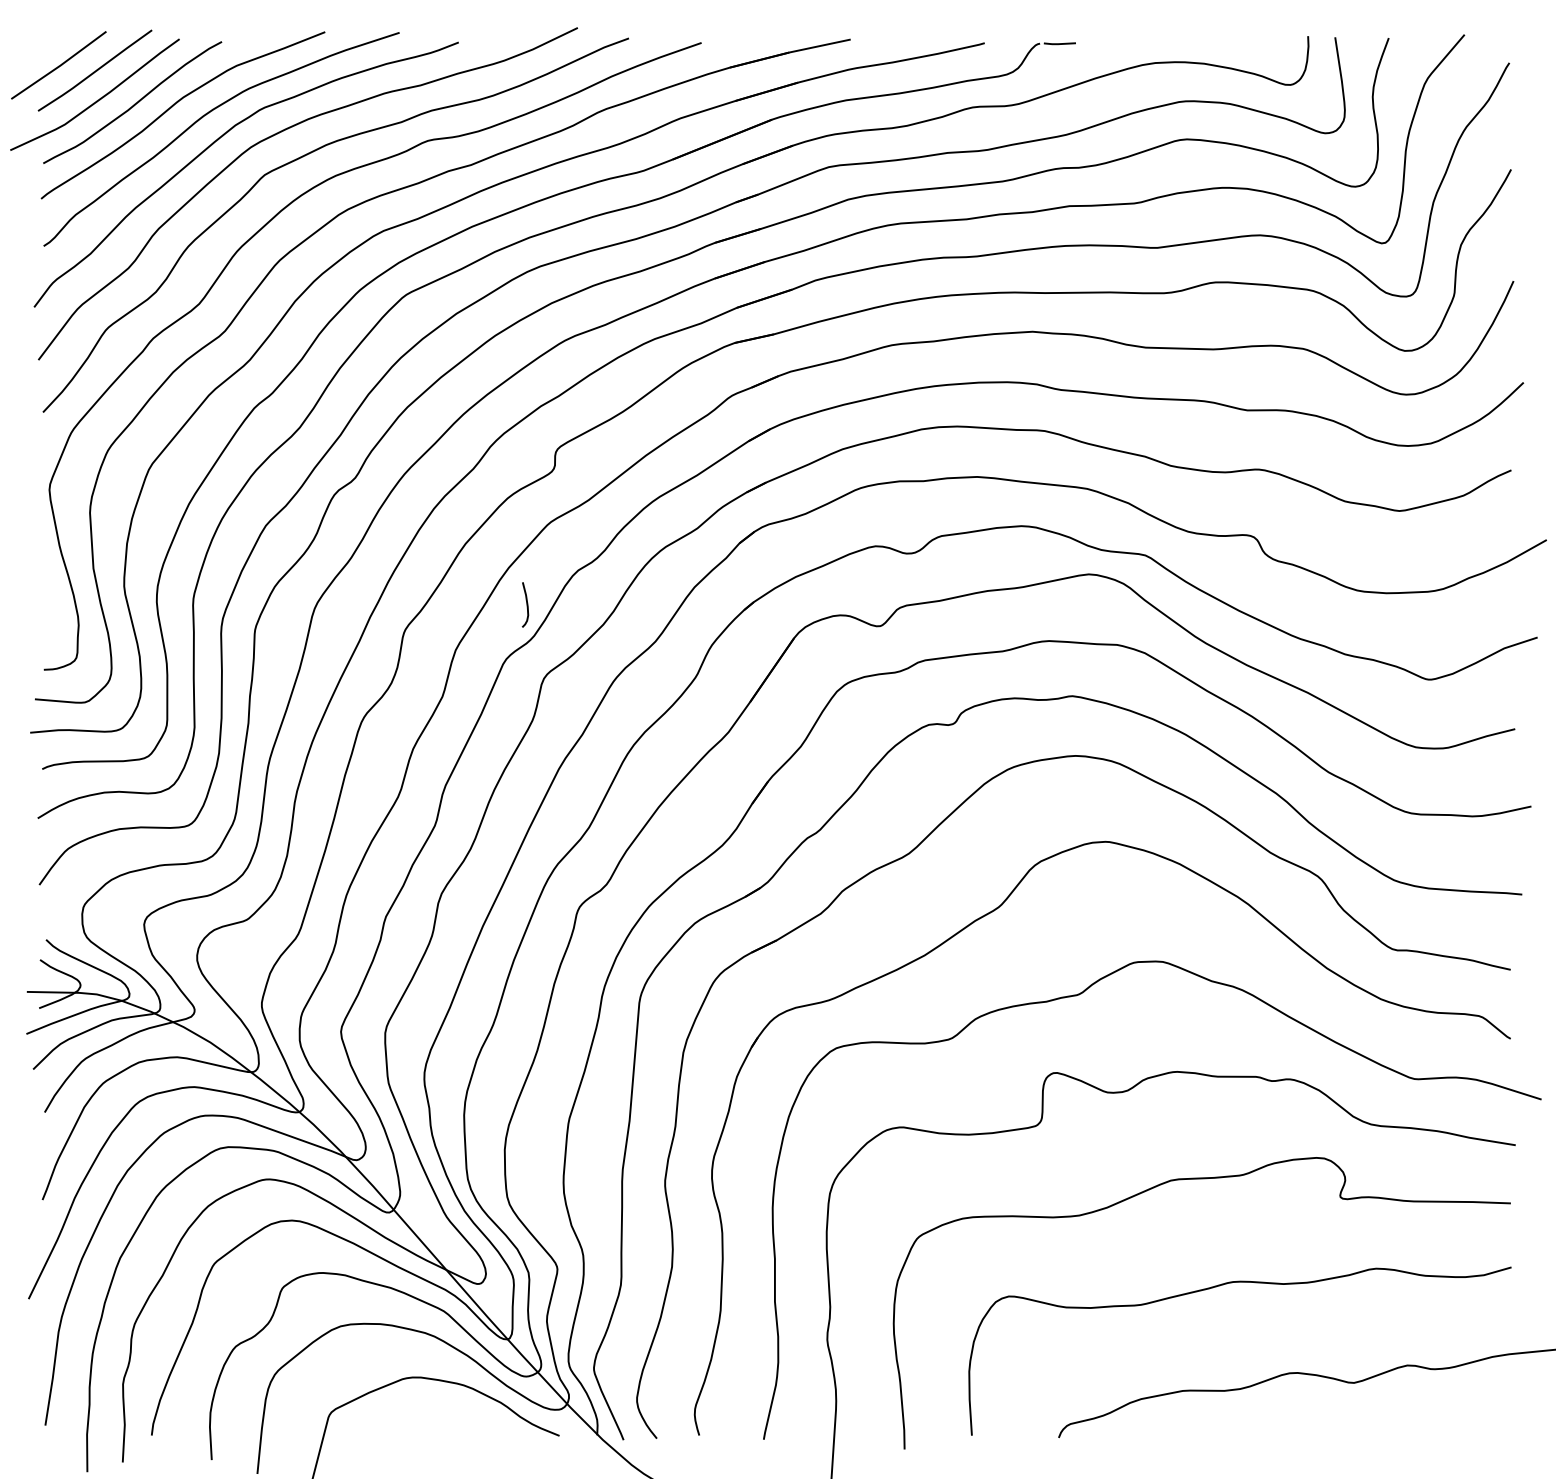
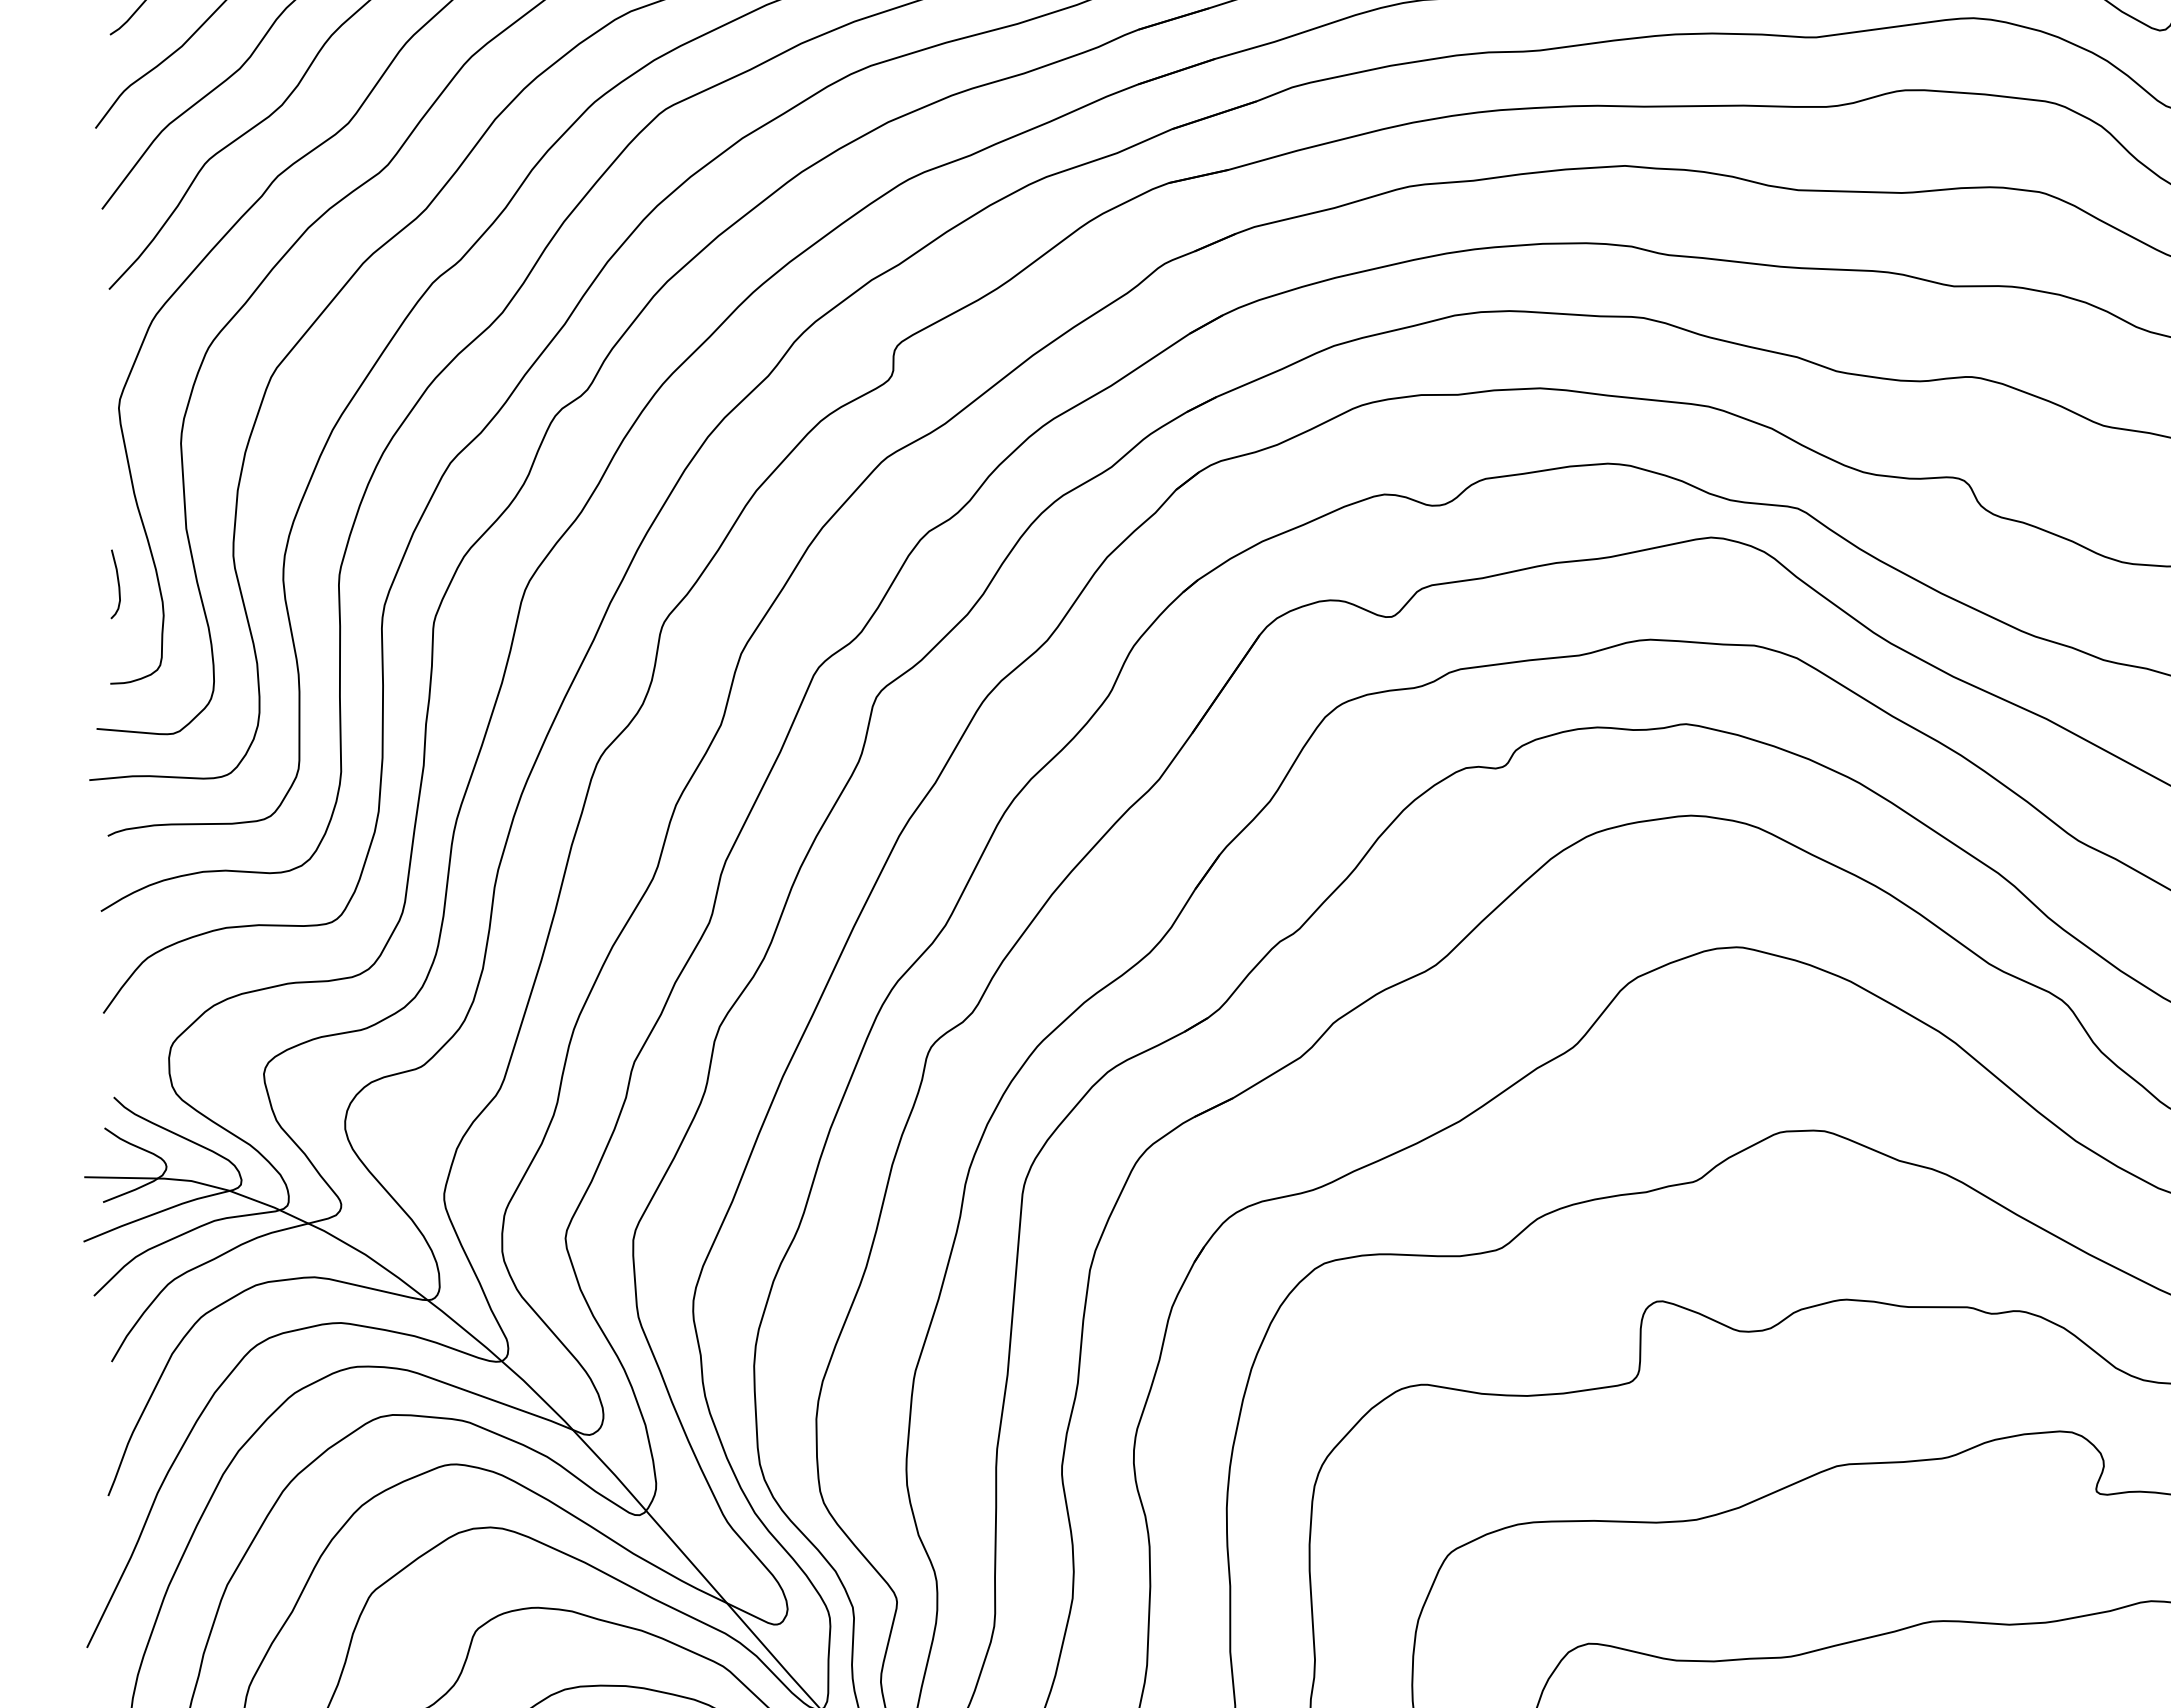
curve: (526, 604) -> (117, 583), moved

